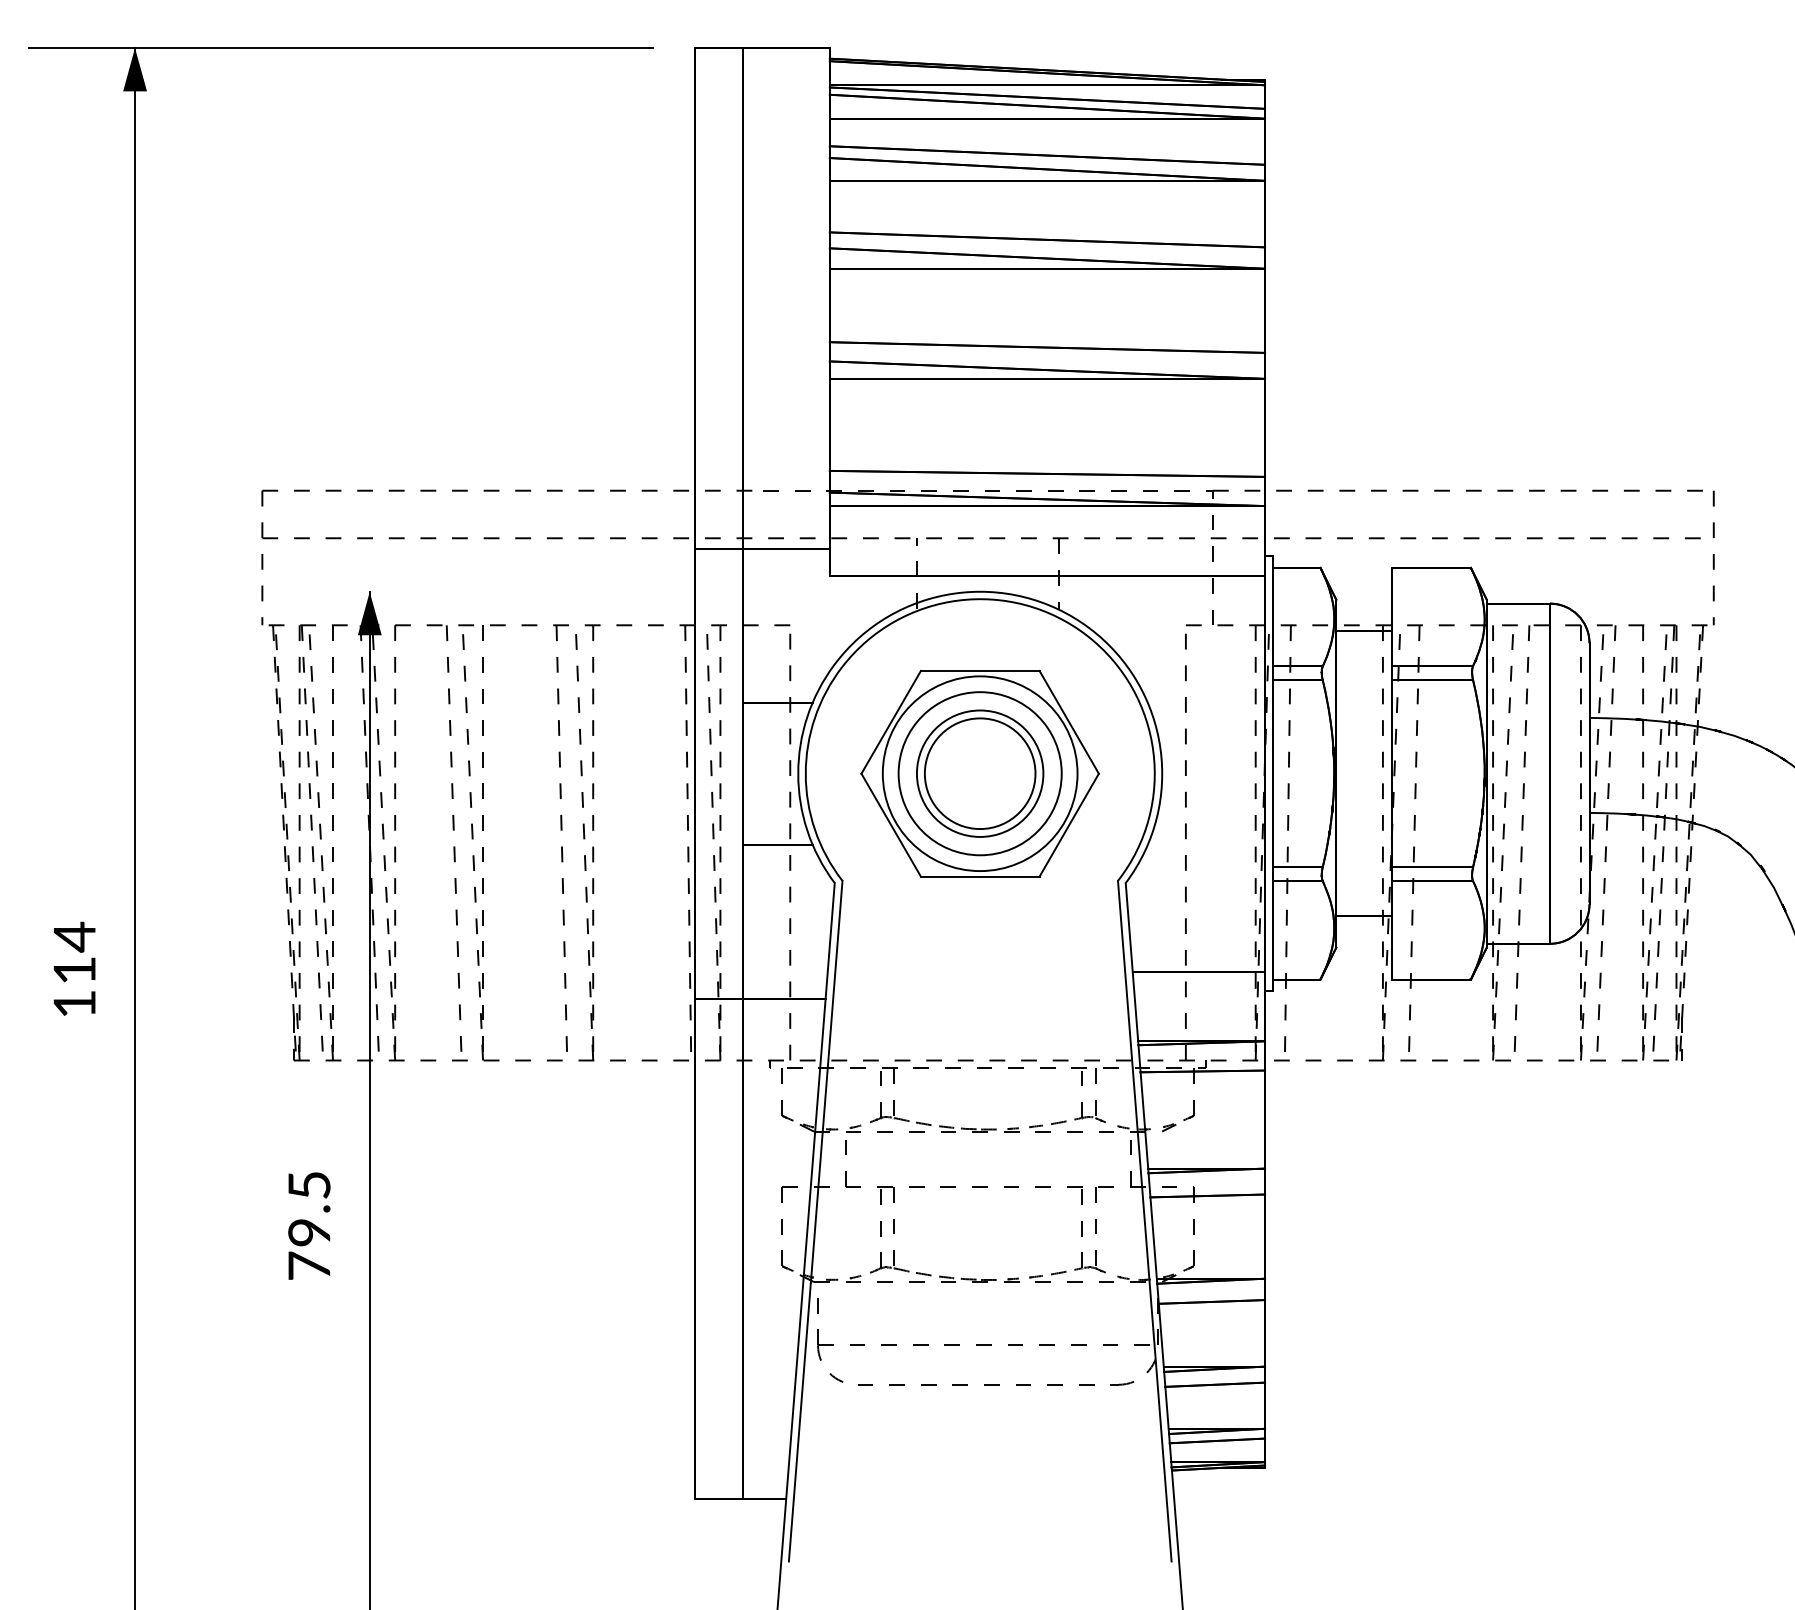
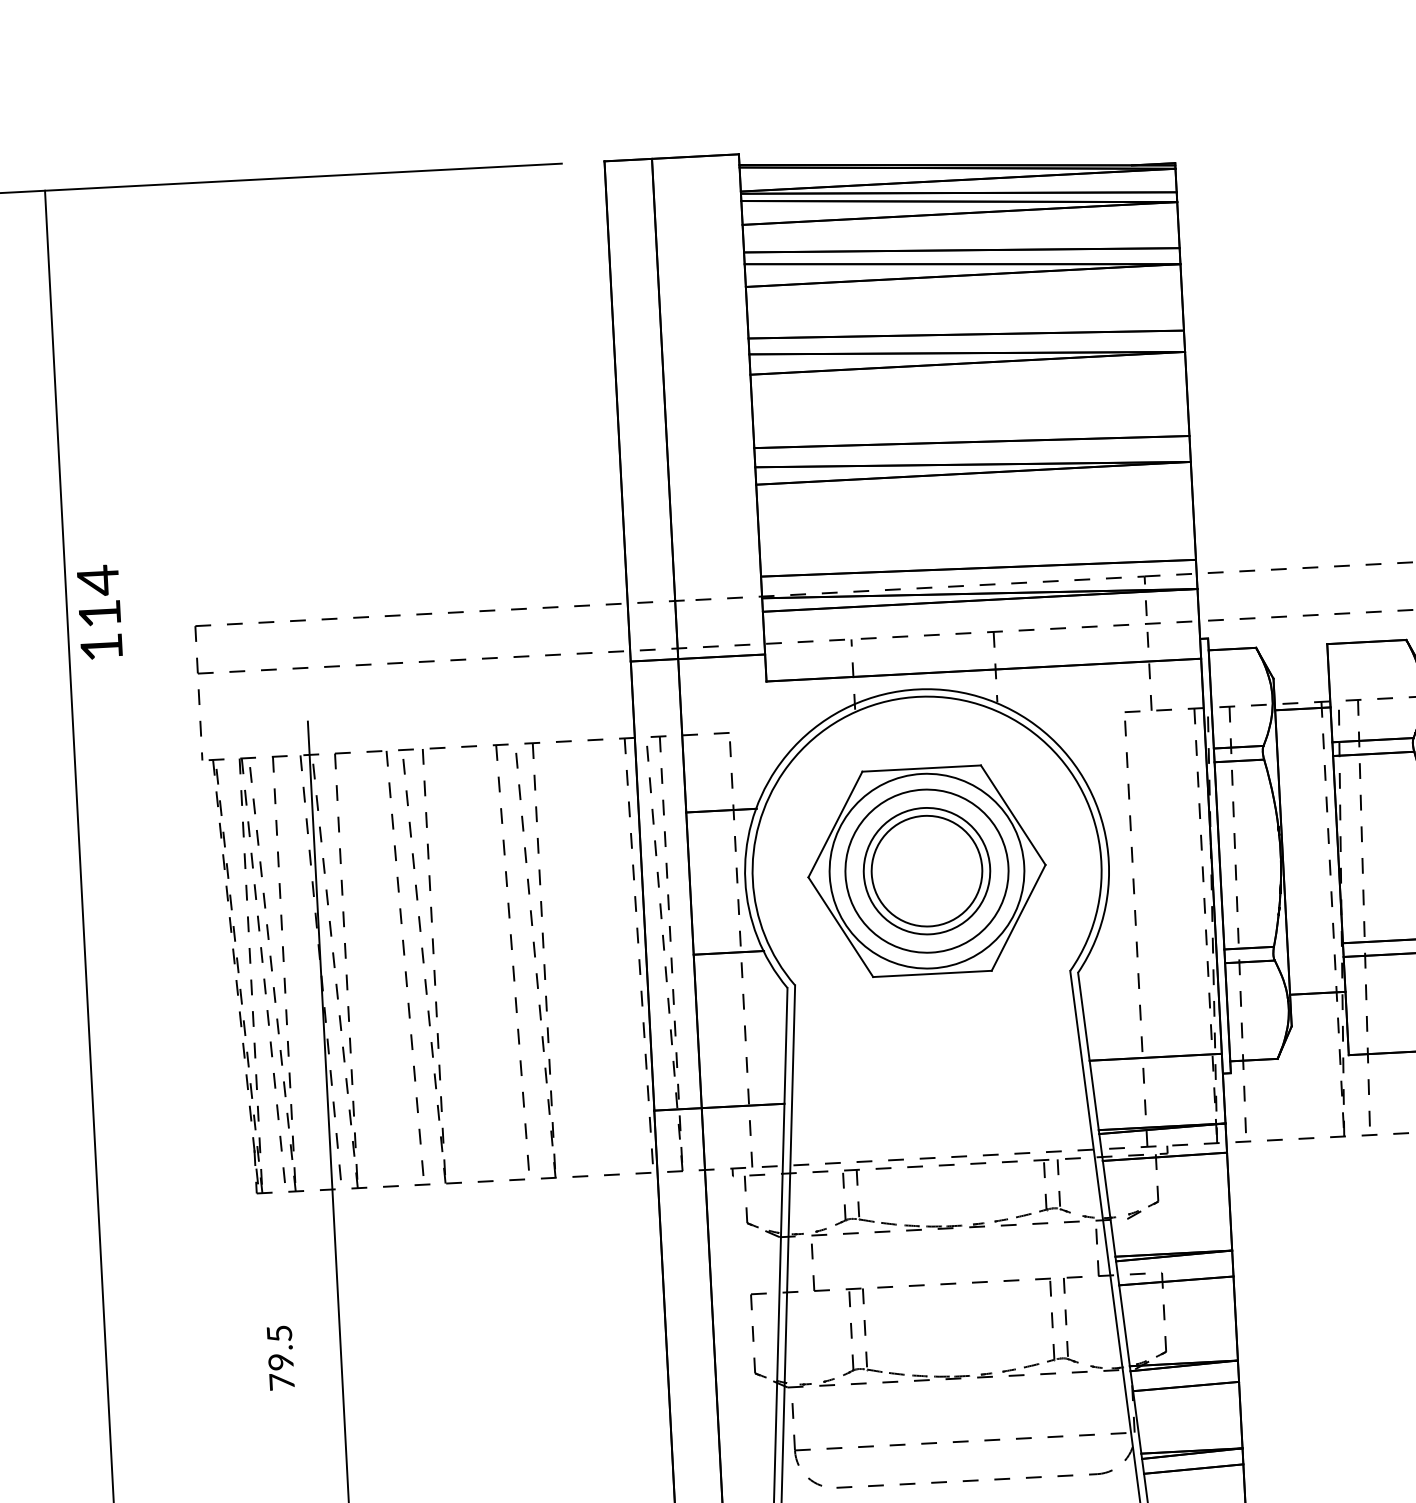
fill: (135, 69) -> (46, 212), removed
fill: (369, 613) -> (308, 743), removed
part: (74, 968) -> (99, 611), moved
part: (309, 1225) -> (280, 1357), size x0.6

